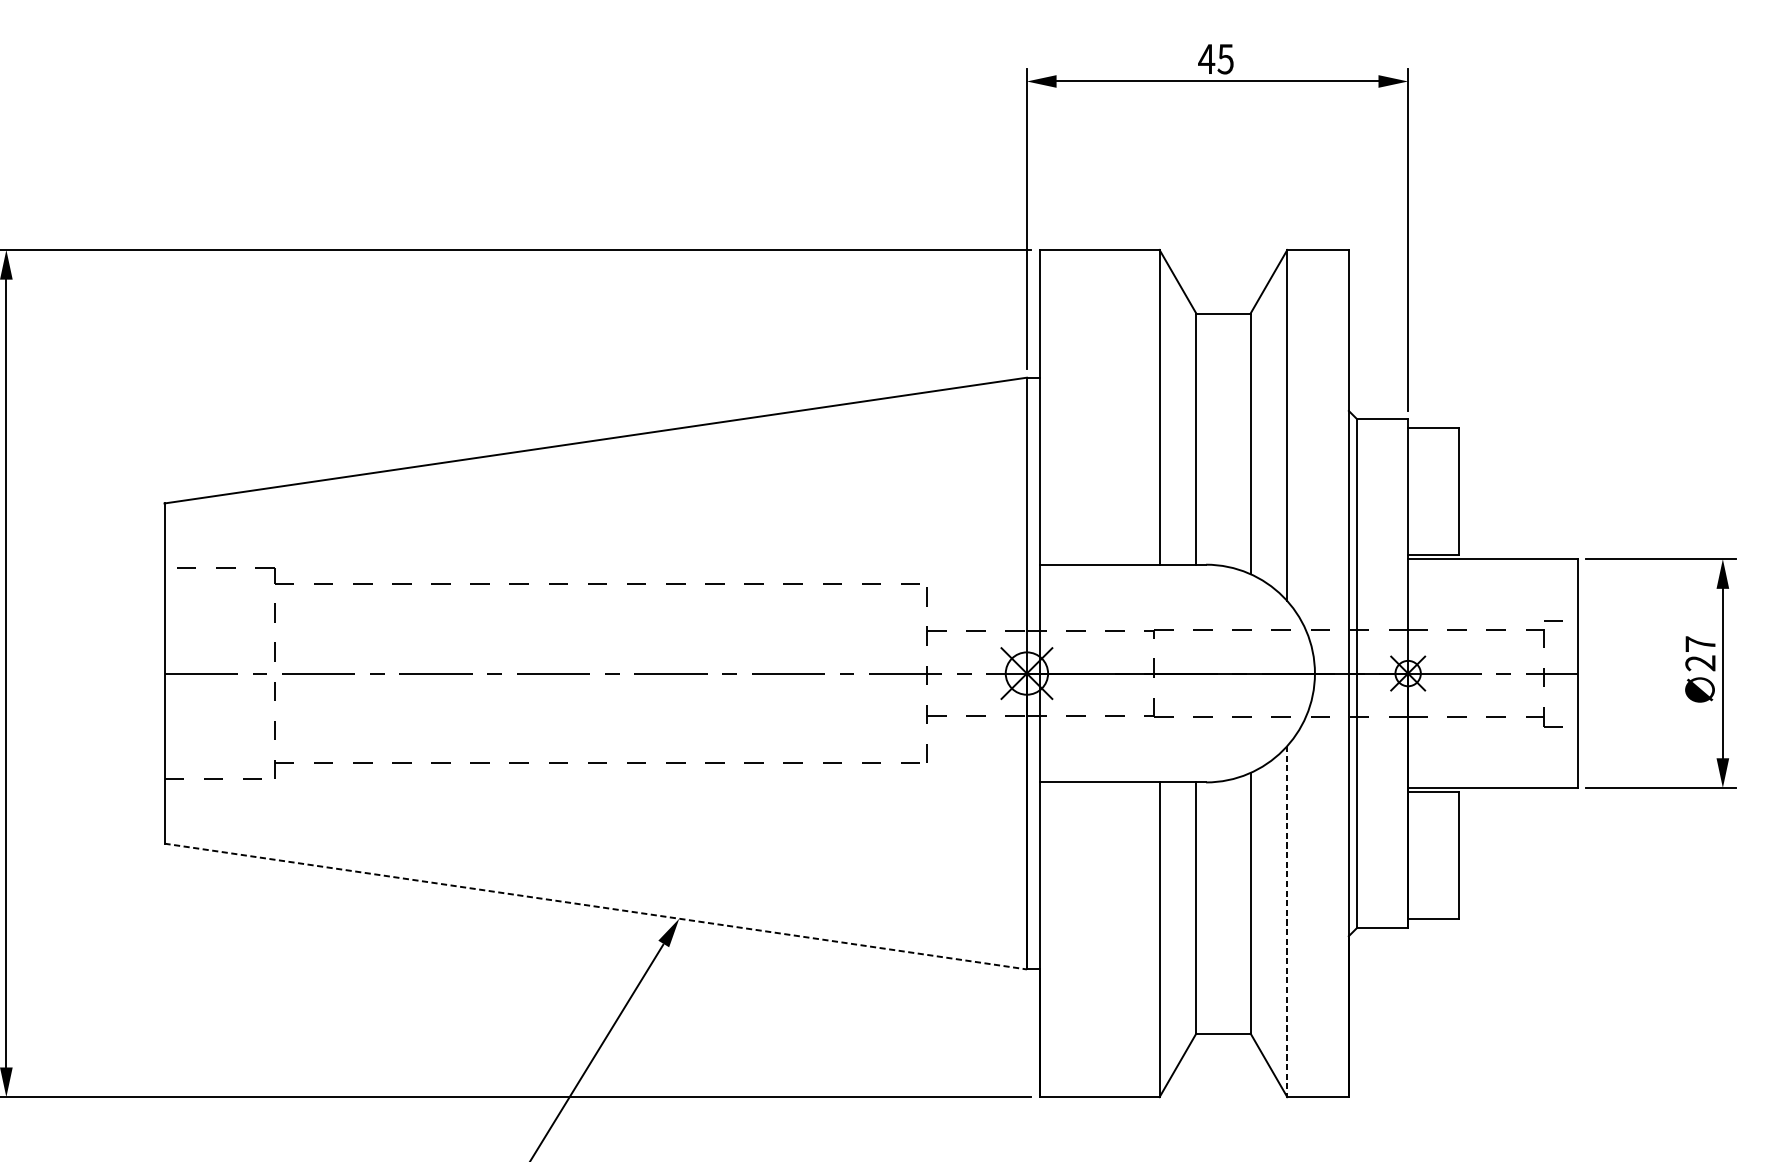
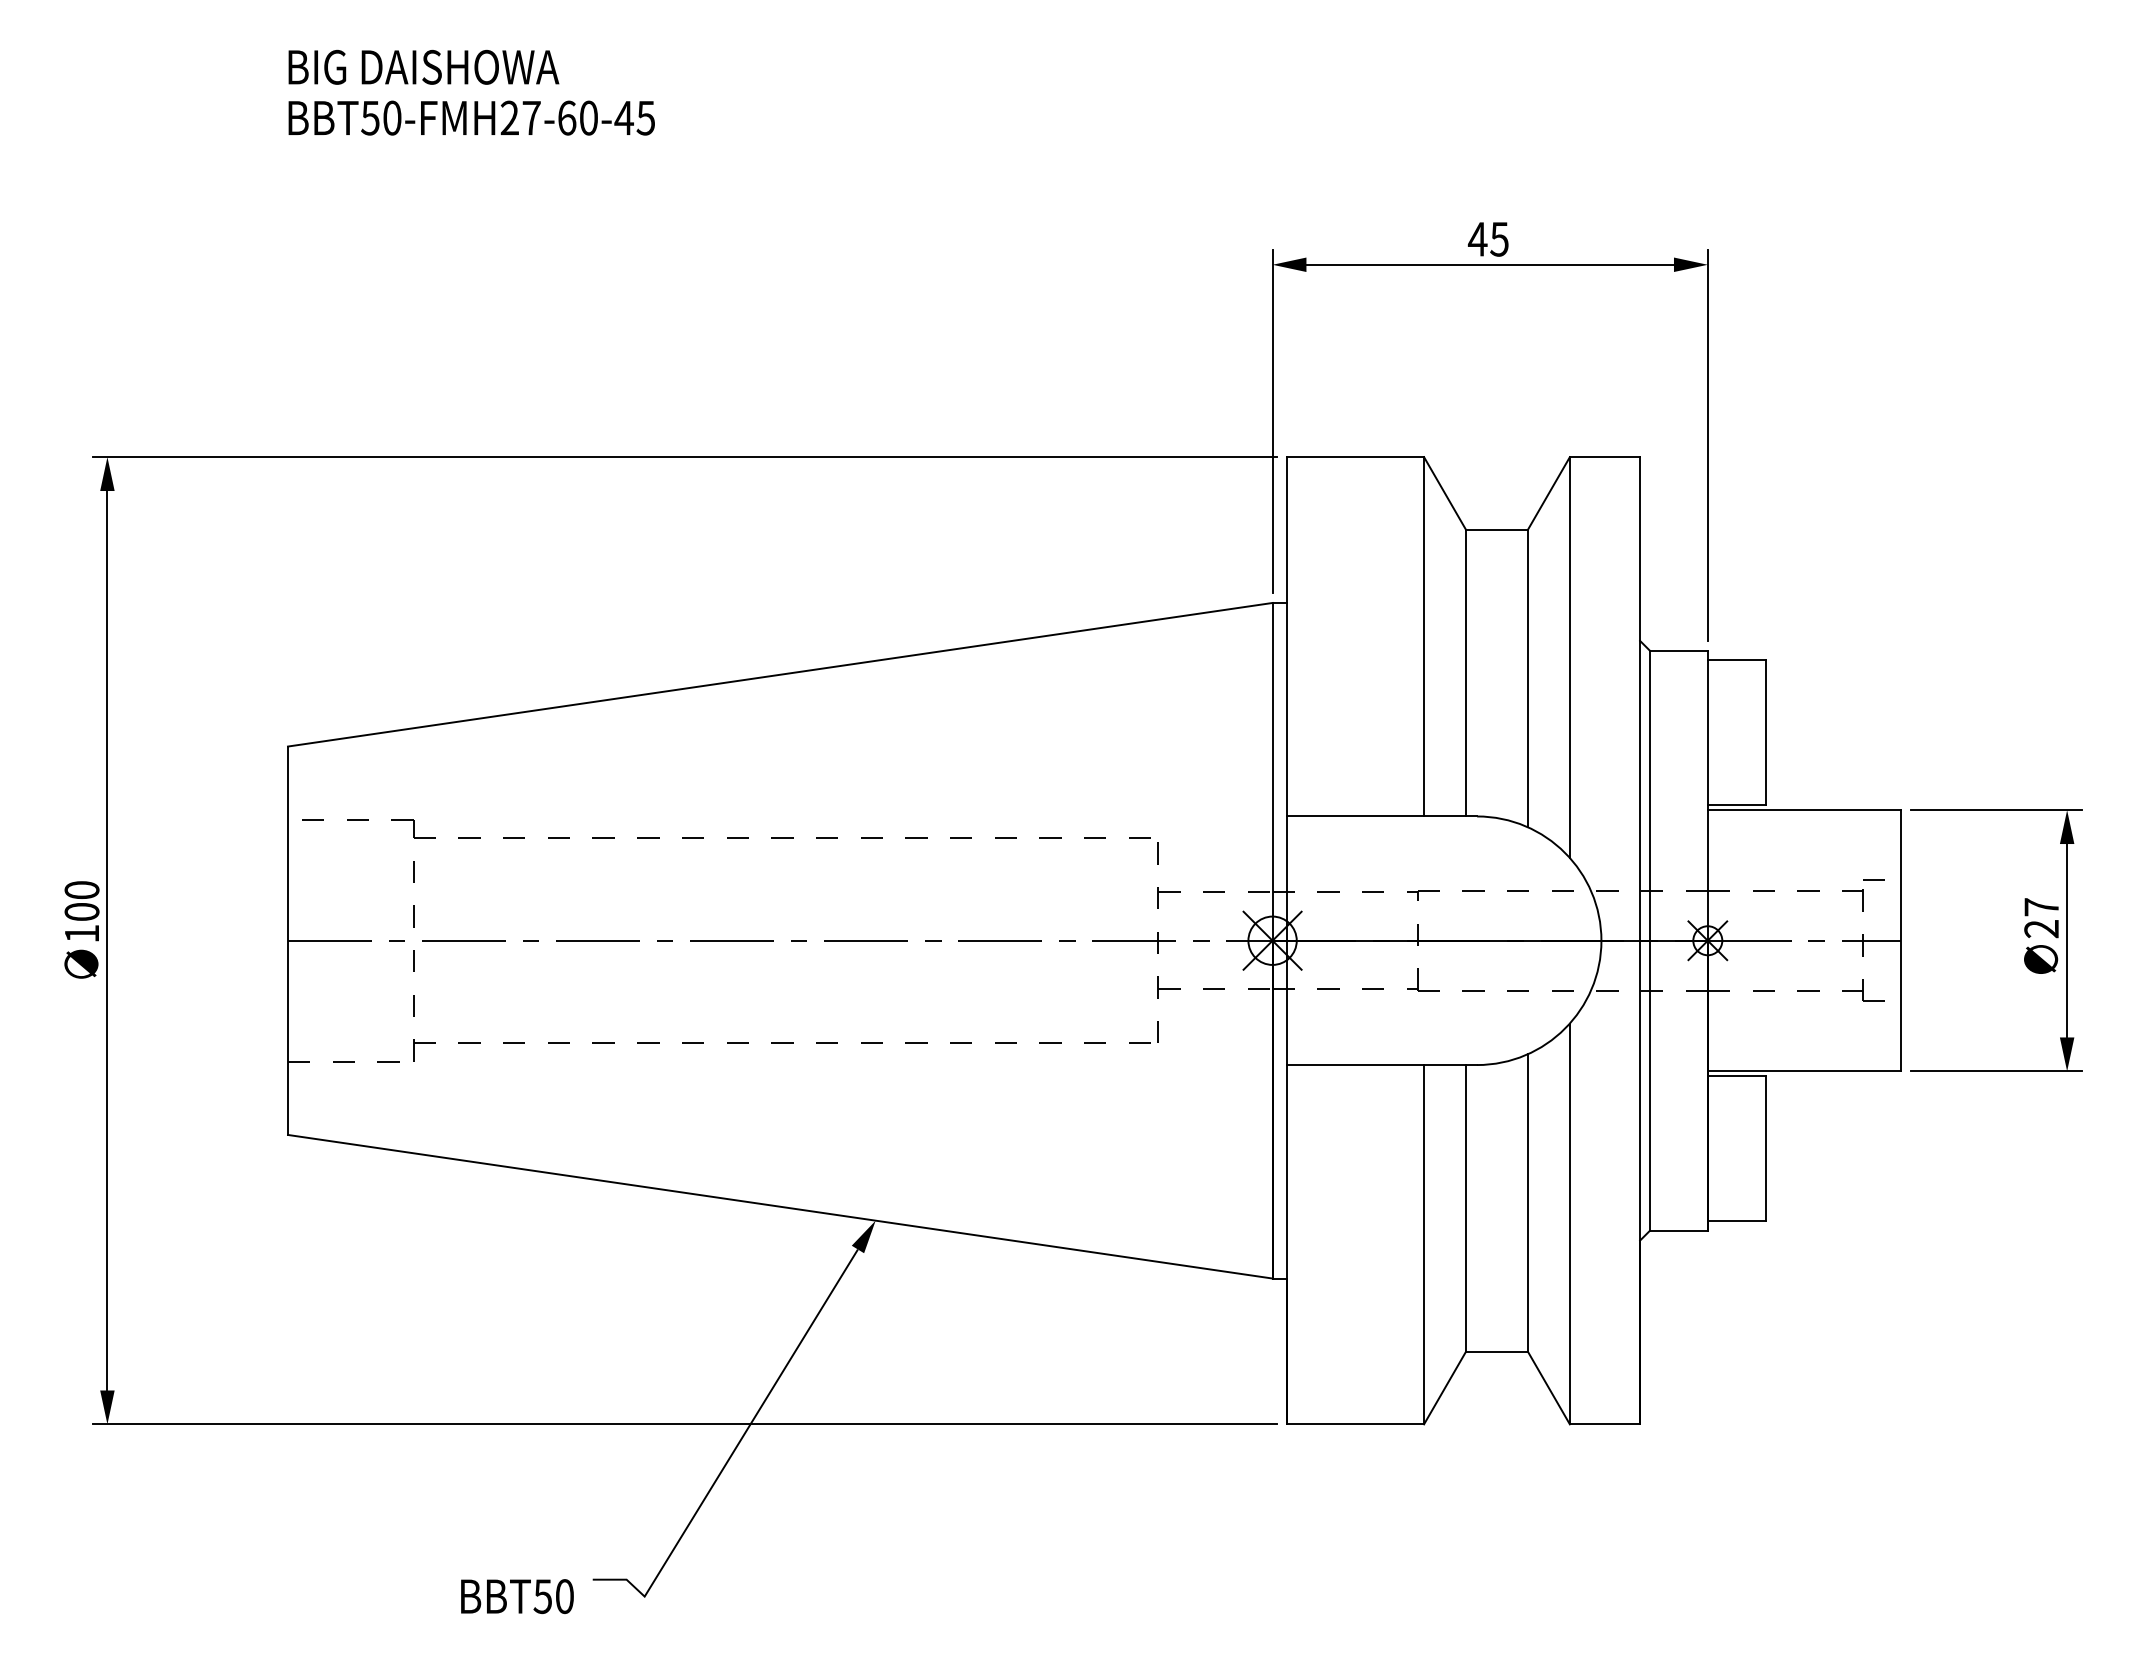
line: (595, 906) -> (780, 1206), dashed -> solid
line: (1286, 922) -> (1569, 1224), dashed -> solid

